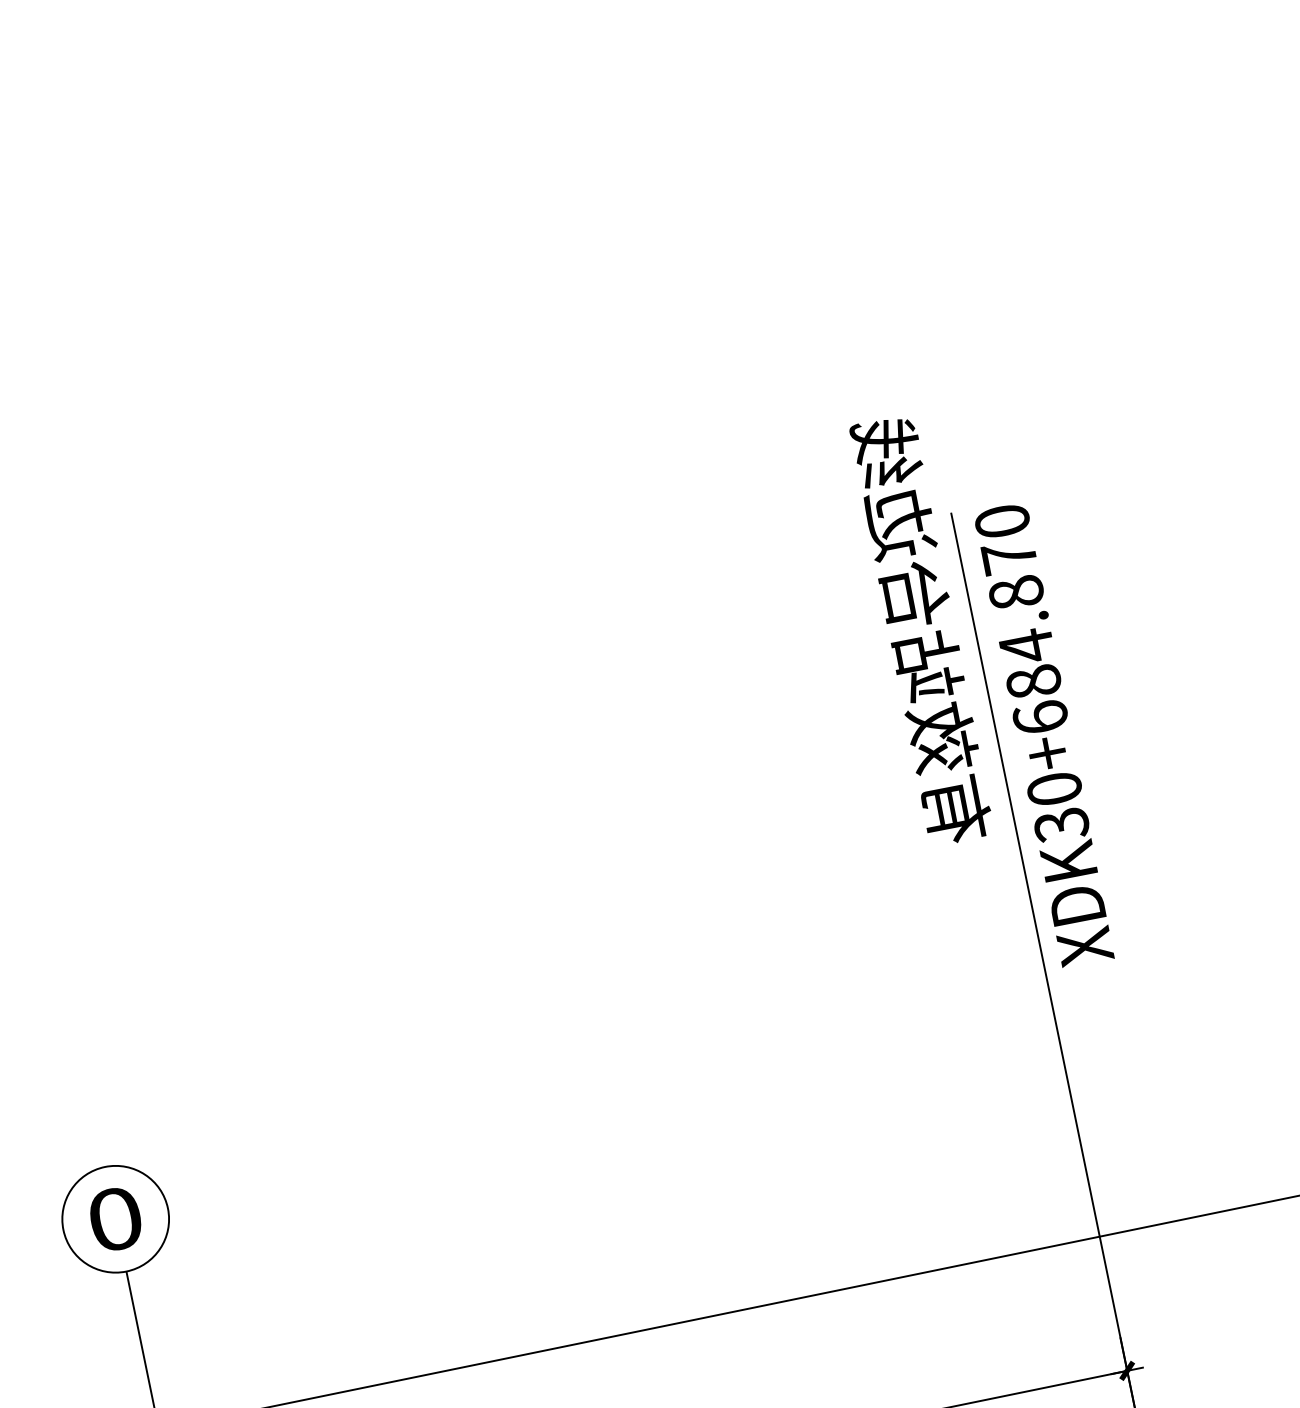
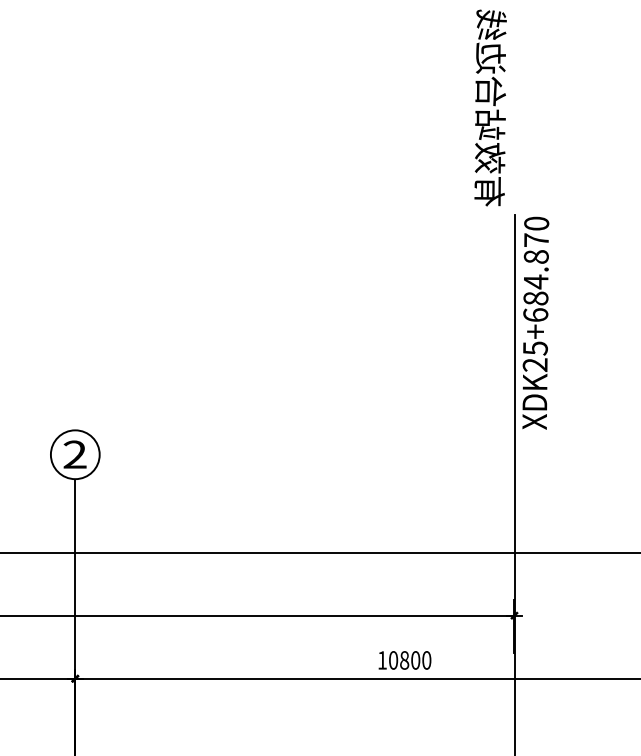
text: (921, 629) -> (490, 107), moved
text: (1056, 806) -> (534, 356), XDK30+684.870 -> XDK25+684.870
text: (113, 1219) -> (74, 454), 0 -> 2

